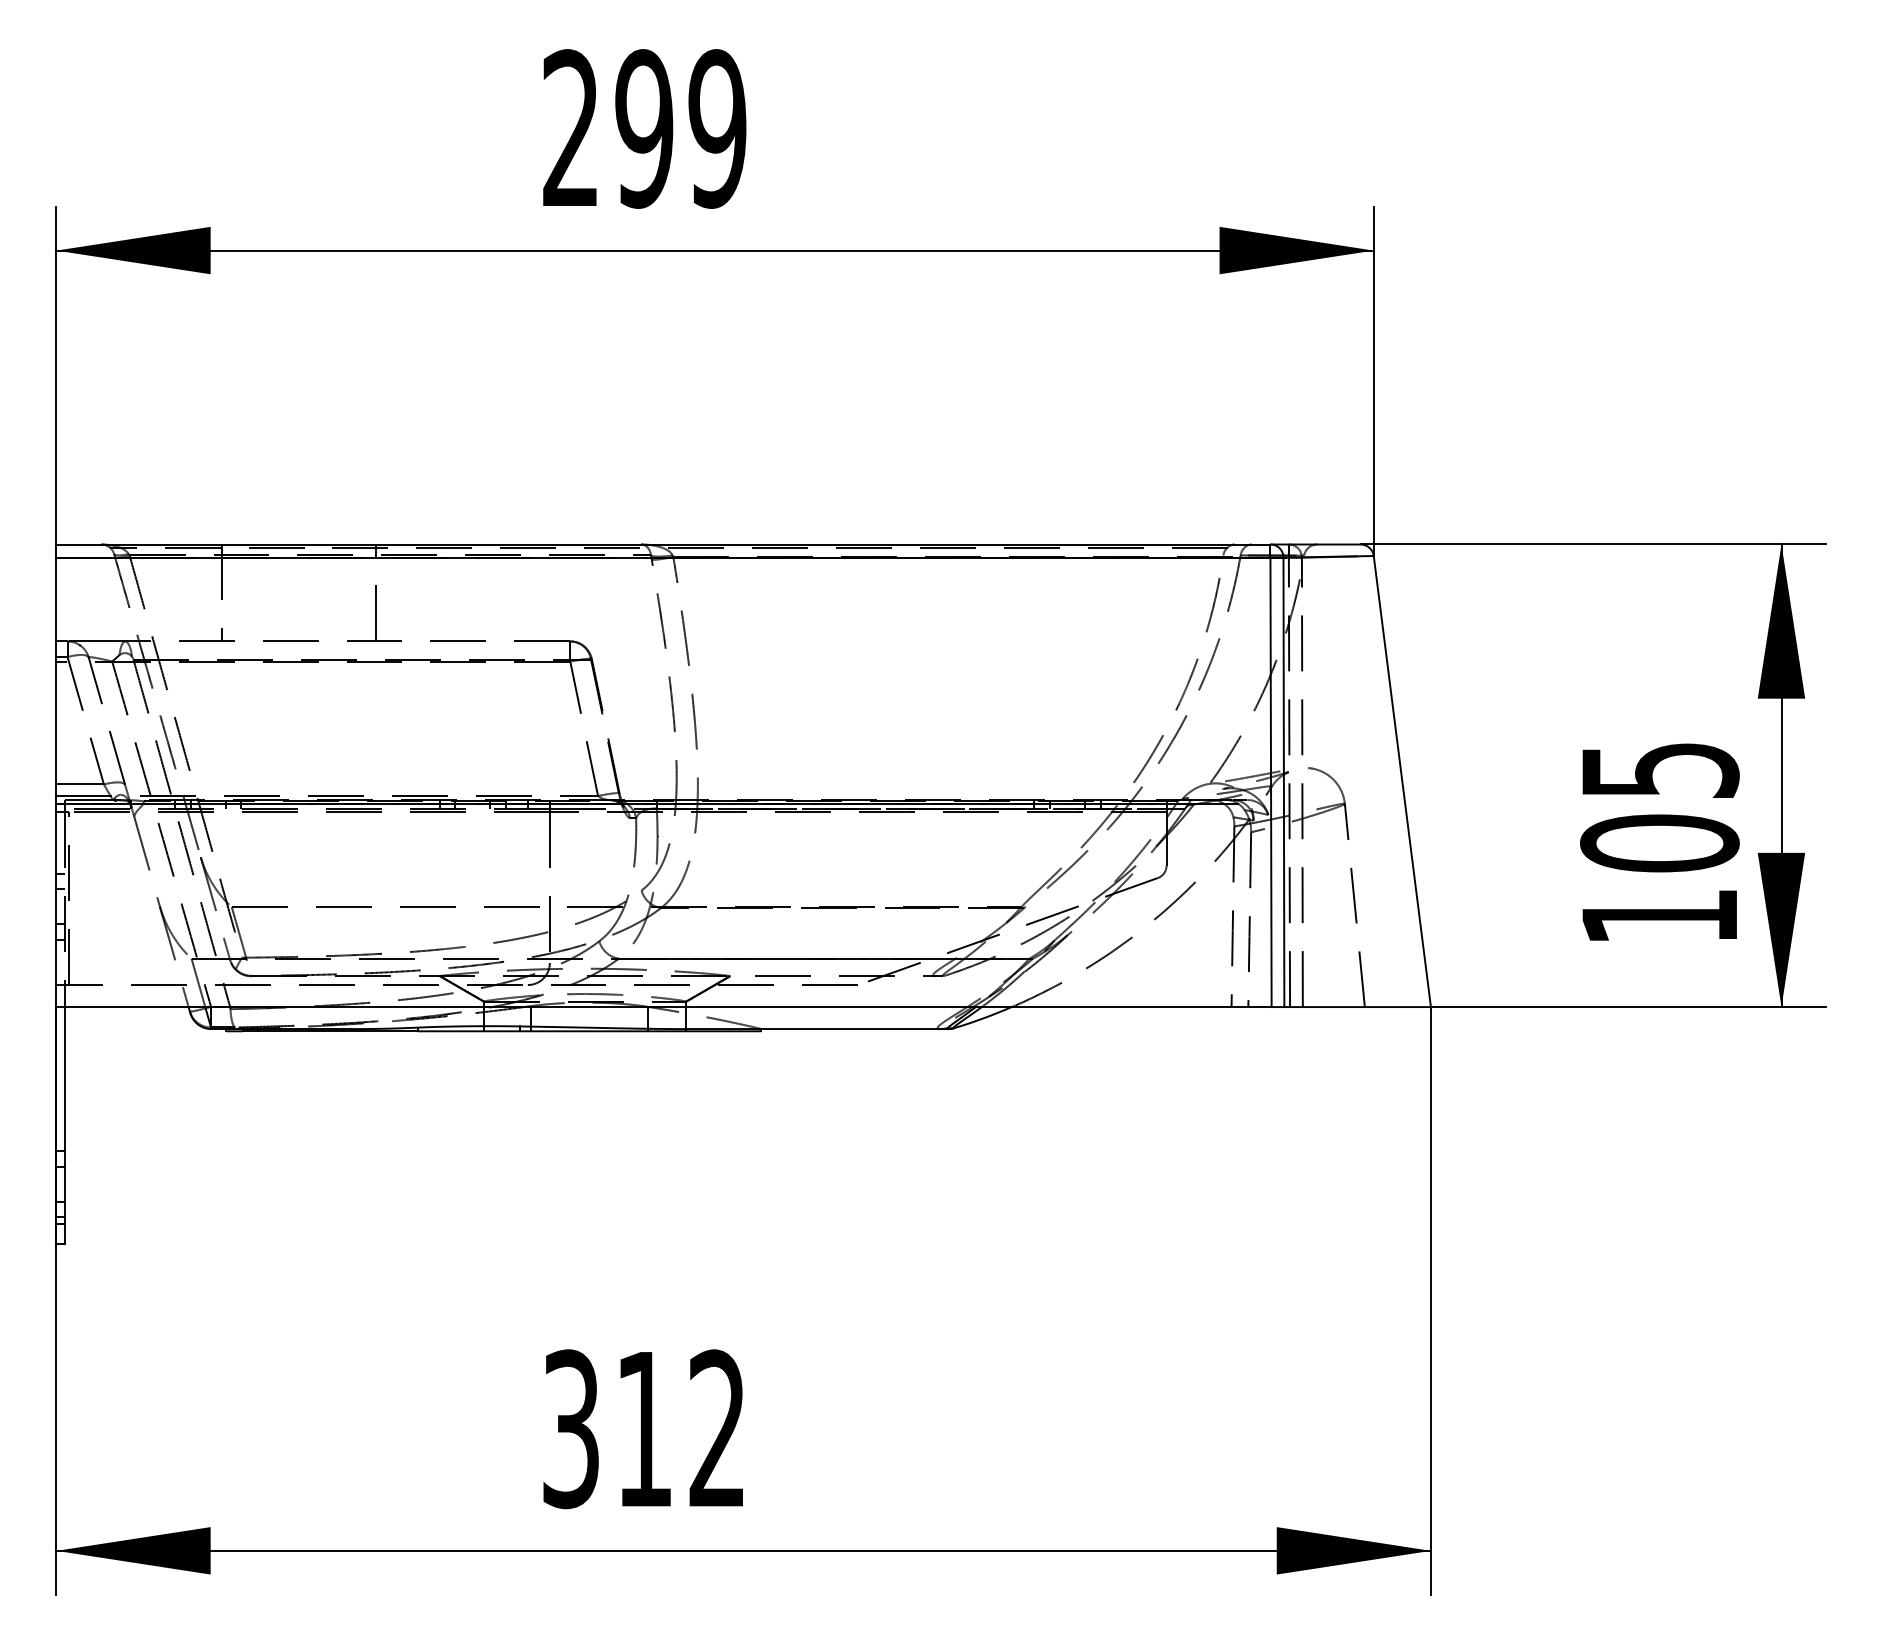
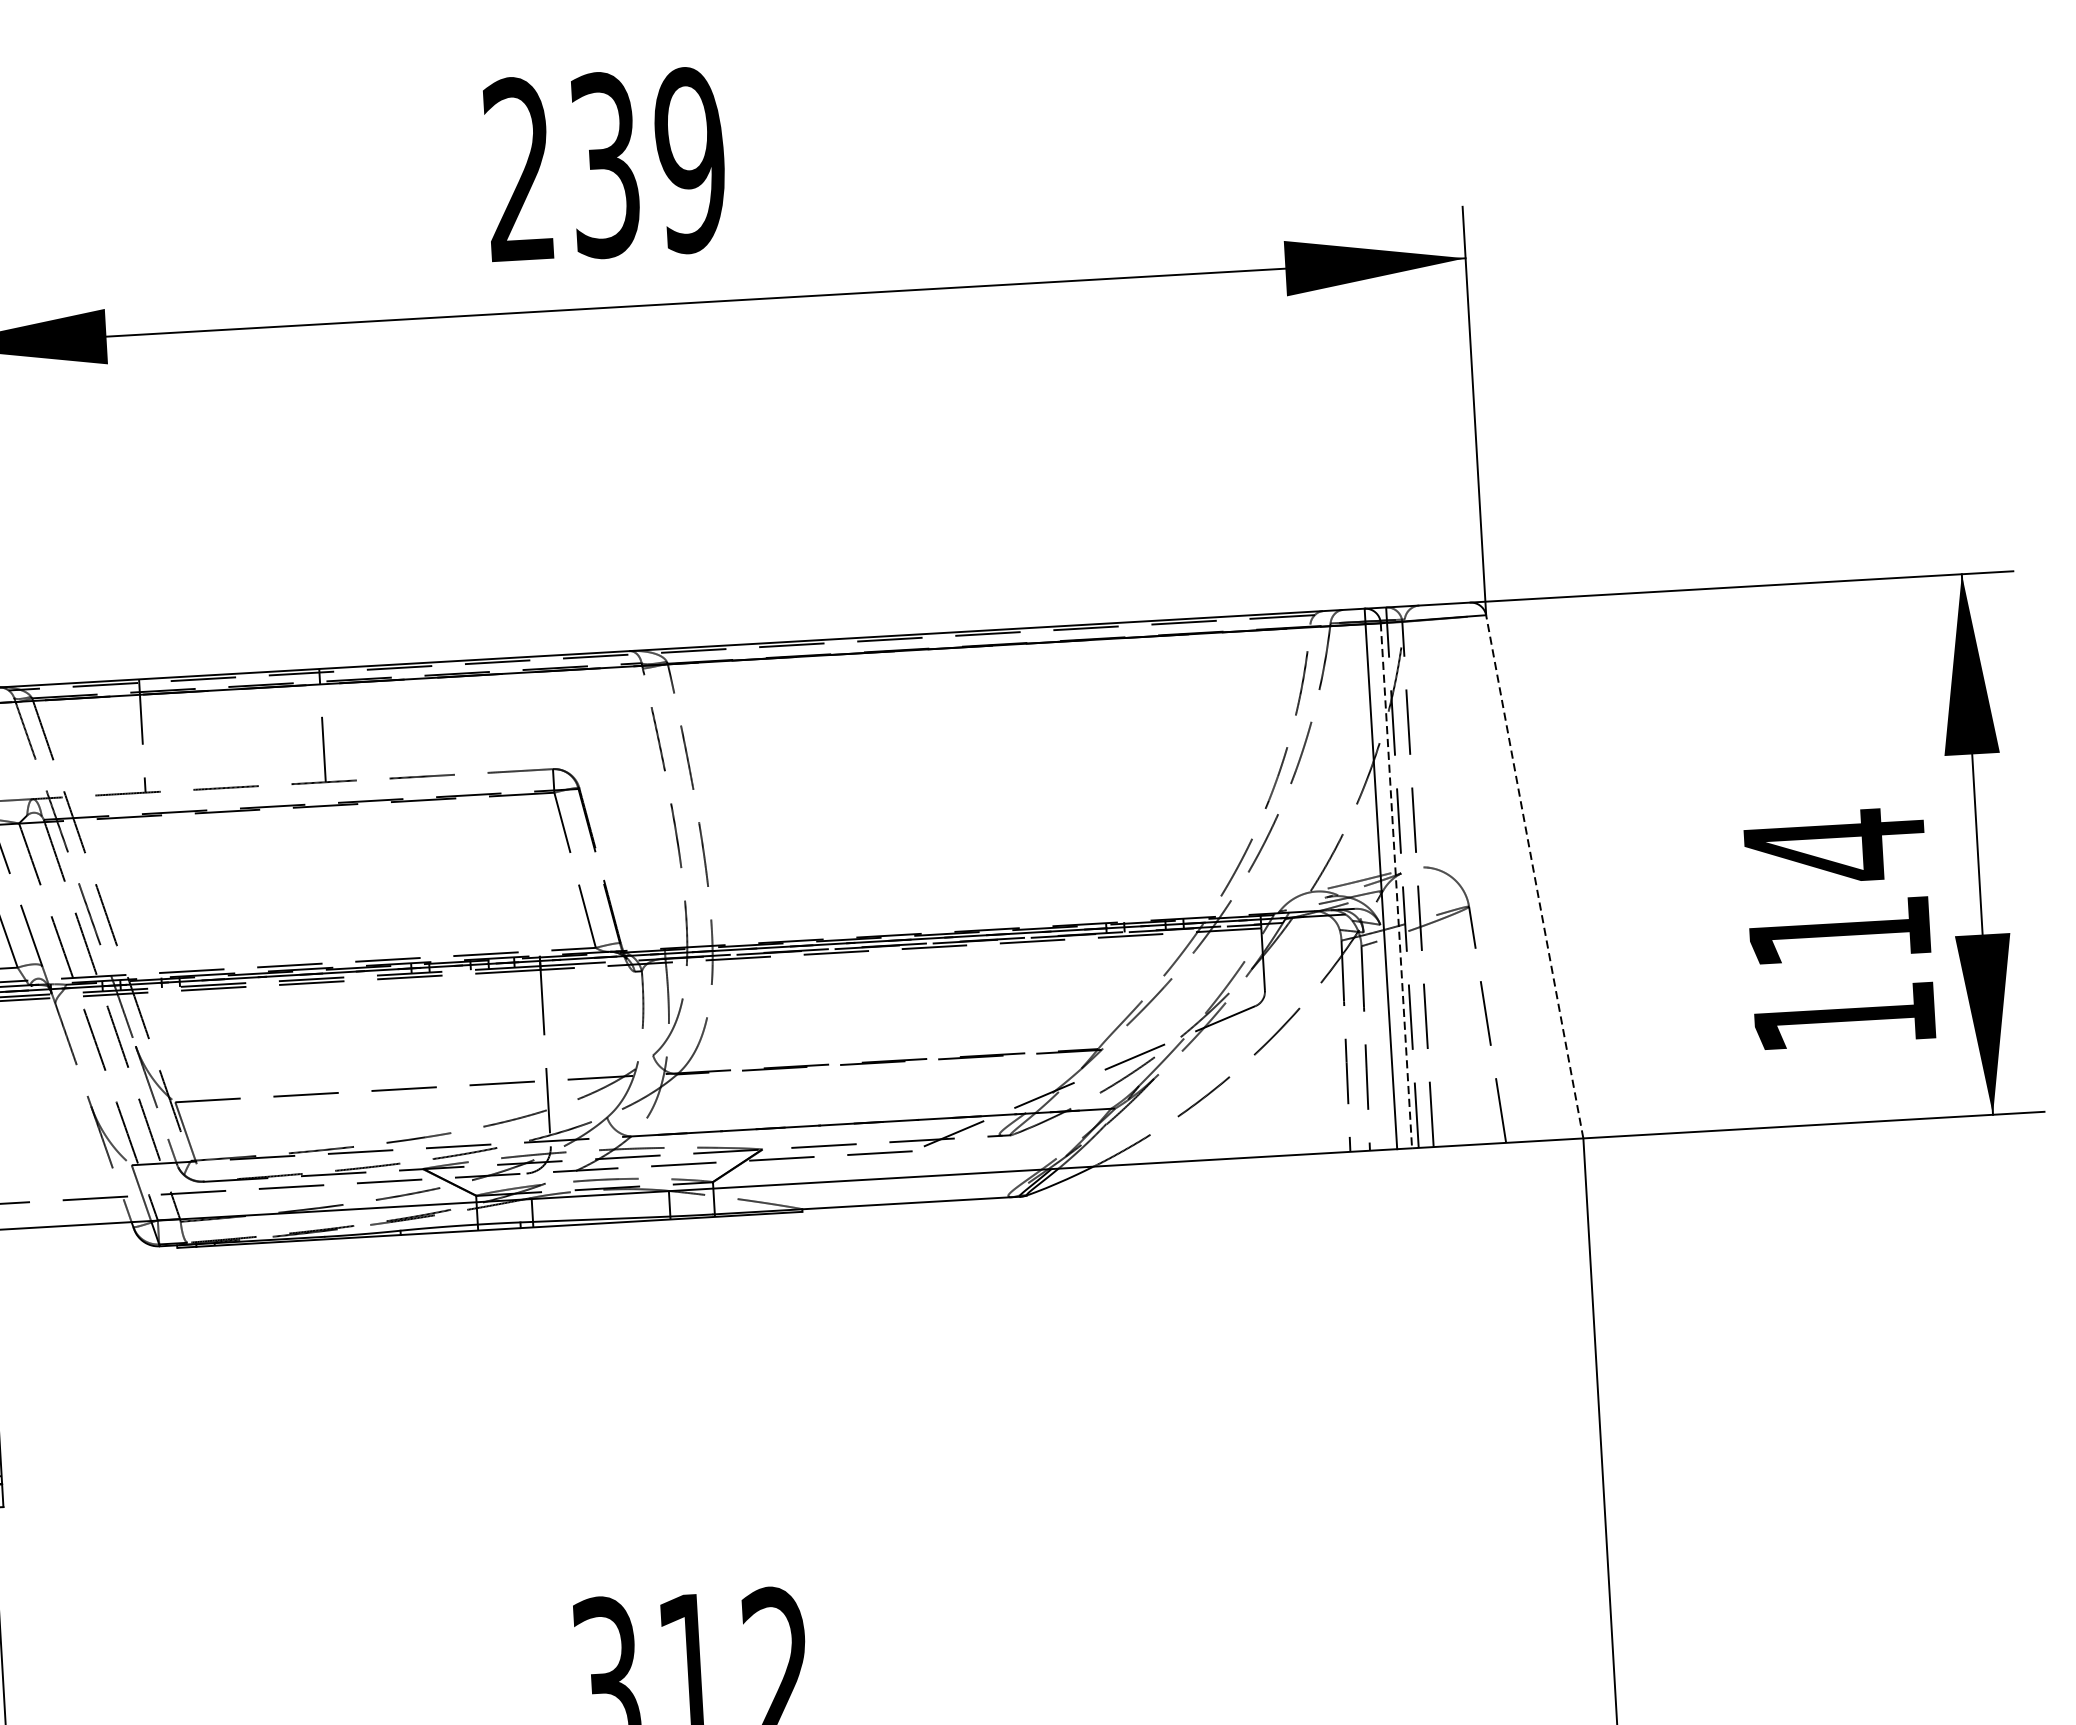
text: (644, 128) -> (605, 164), 299 -> 239
line: (1402, 781) -> (1534, 876), solid -> dashed
line: (1283, 782) -> (1395, 885), solid -> dashed
text: (1659, 806) -> (1836, 888), 105 -> 114

